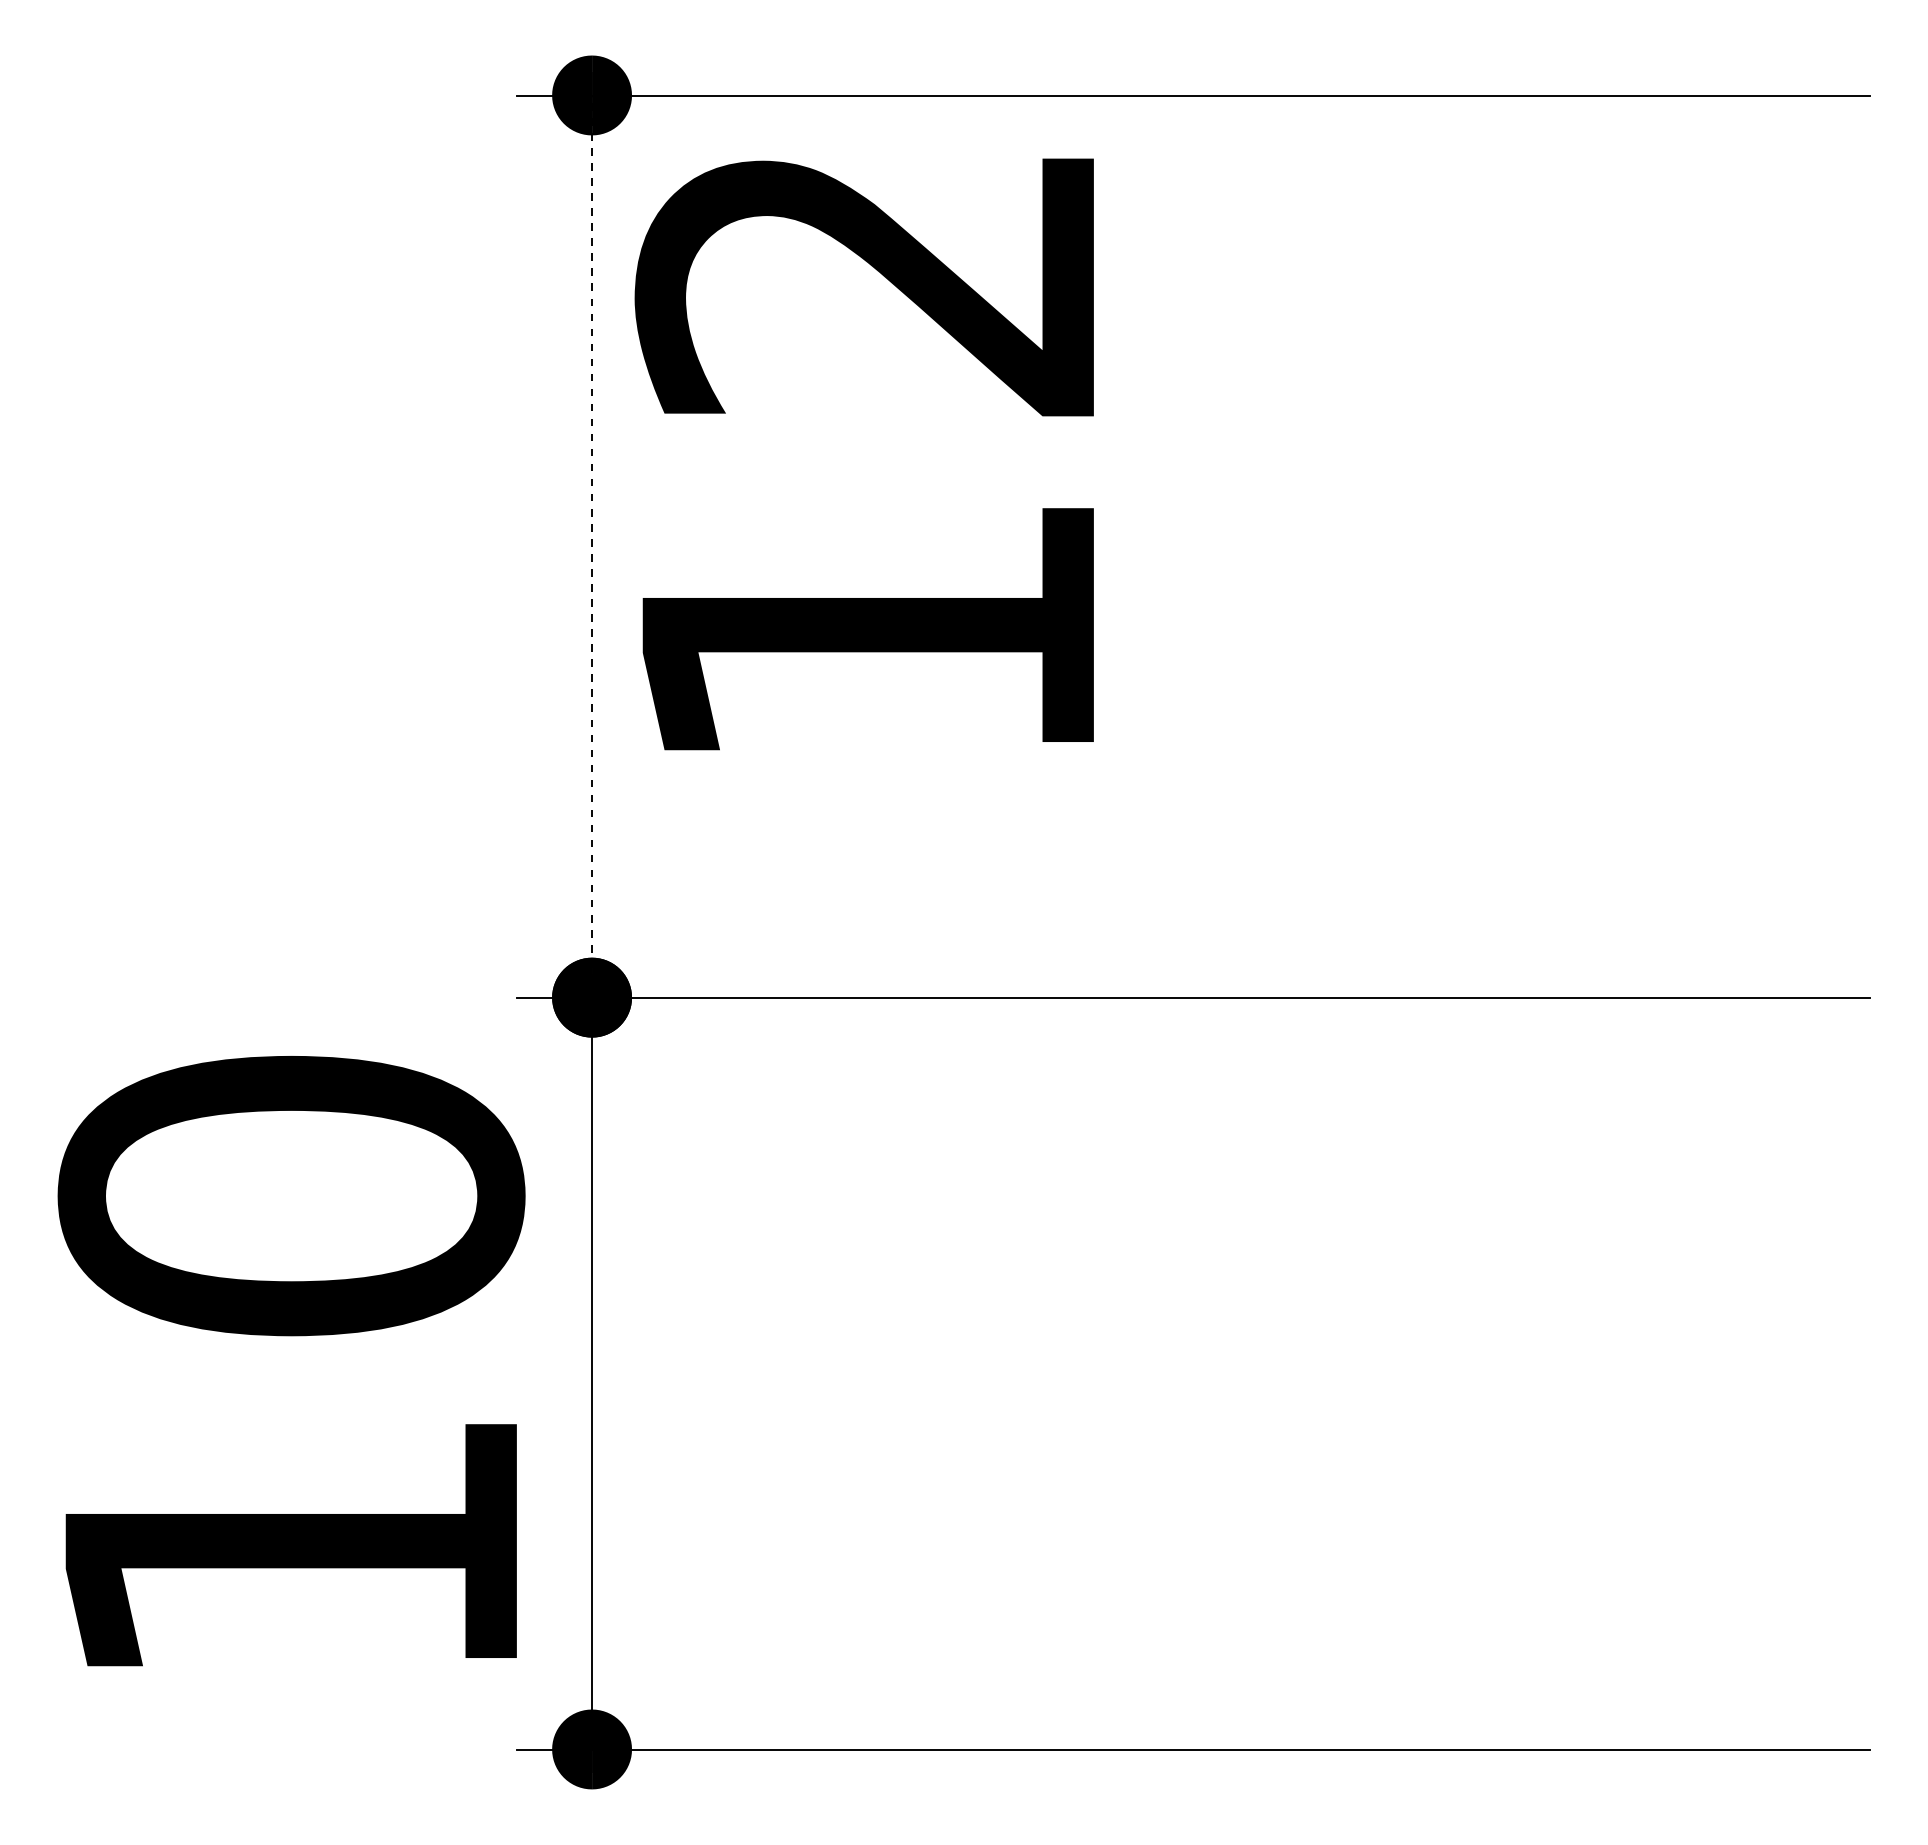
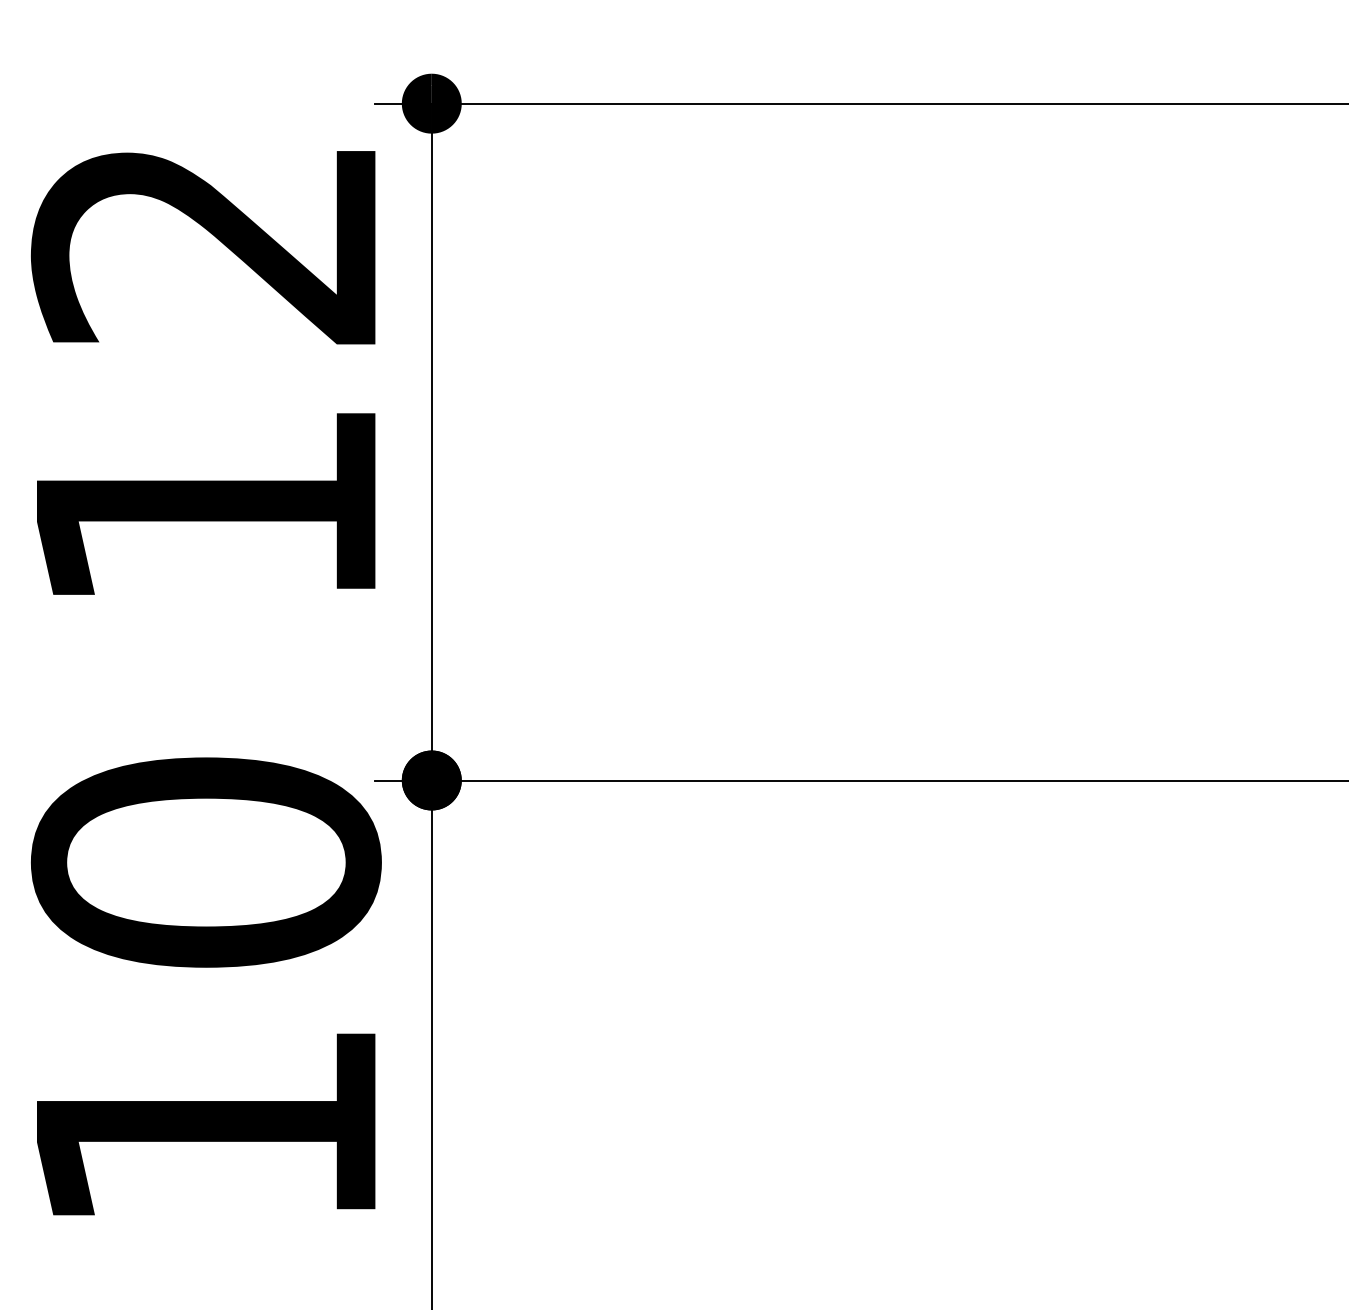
text: (863, 454) -> (202, 373), moved
line: (592, 546) -> (432, 442), dashed -> solid
text: (291, 1361) -> (206, 986), moved

